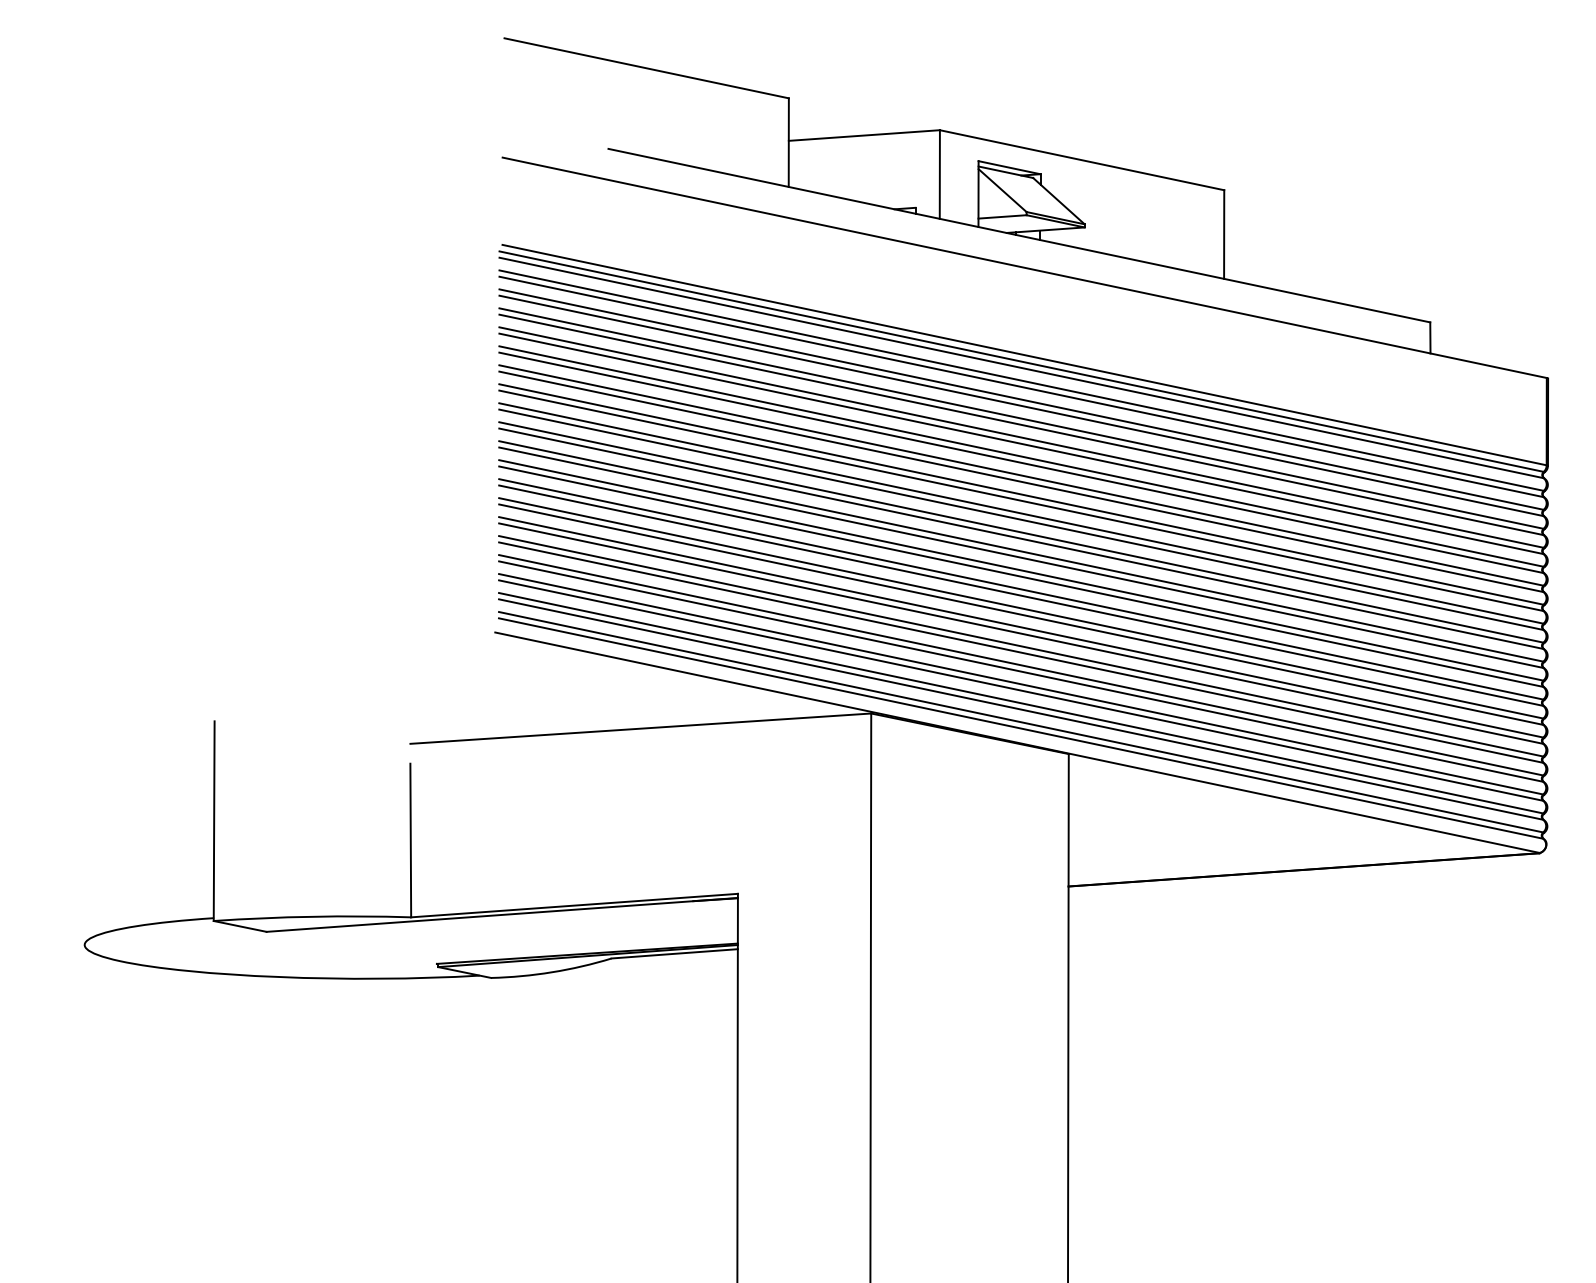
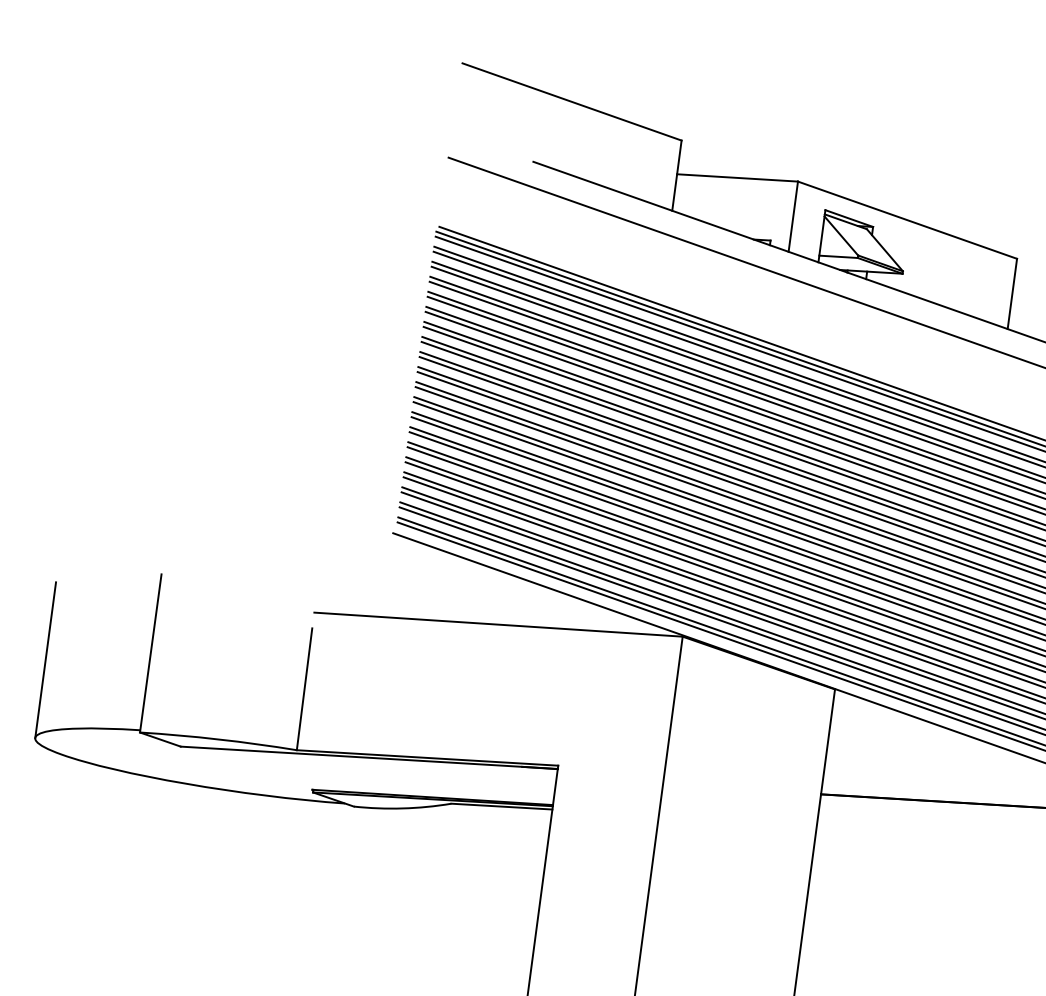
line: (84, 846) -> (45, 659), added

